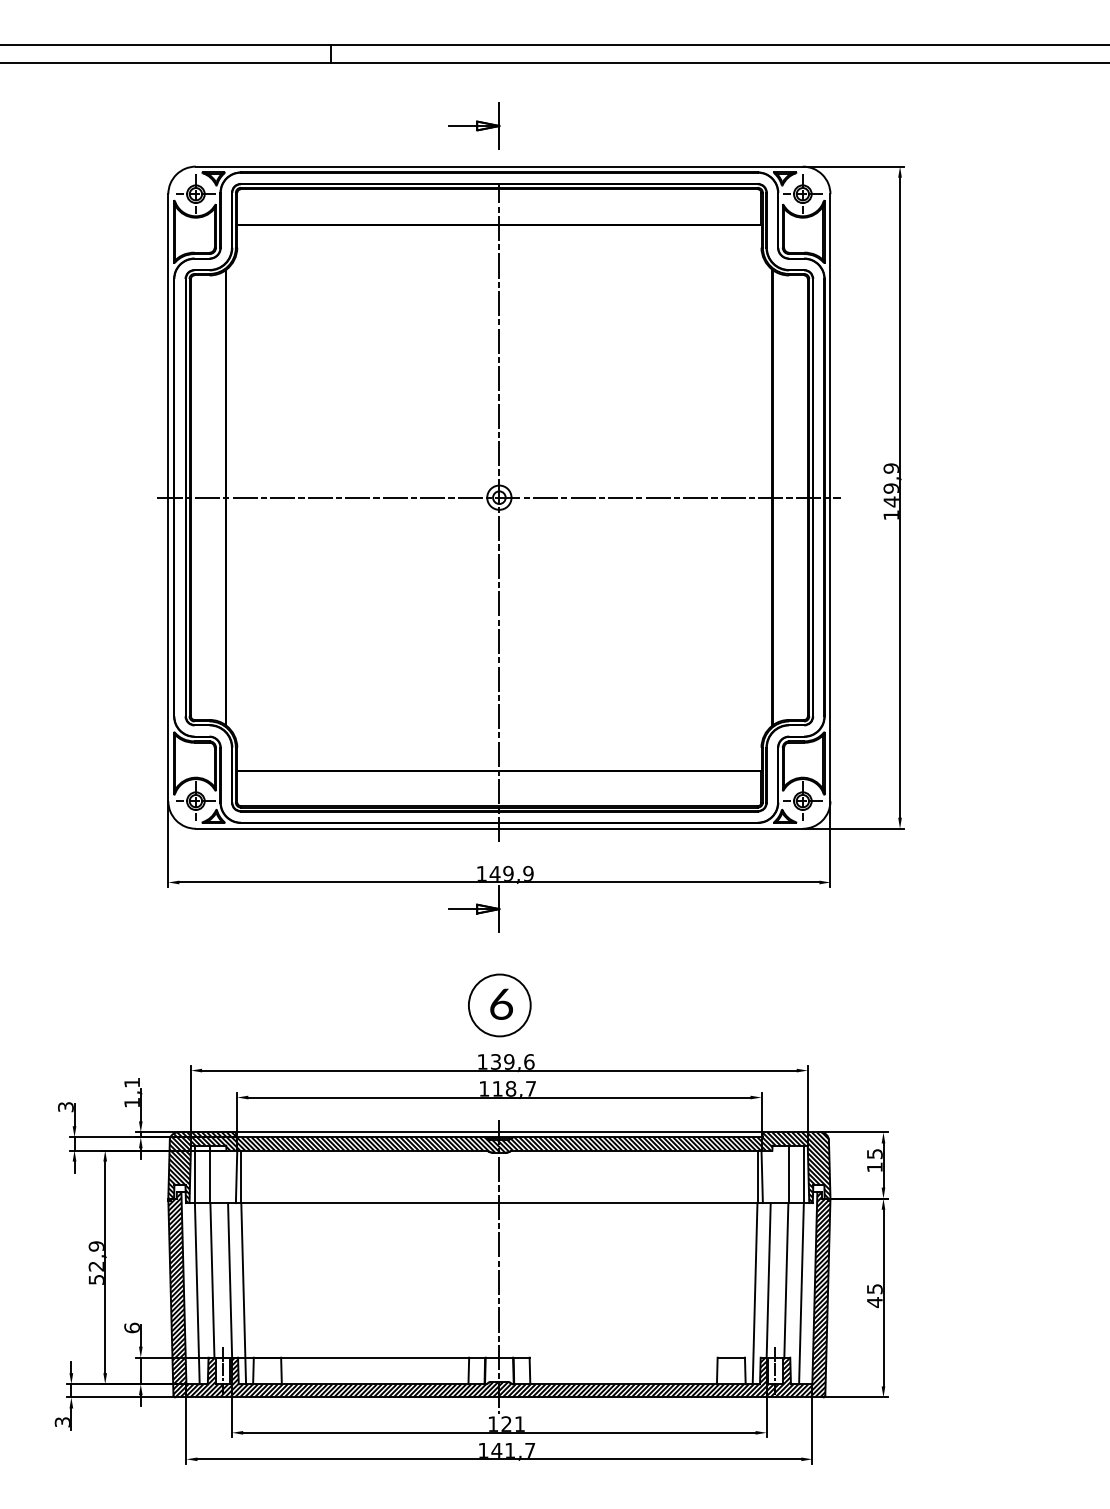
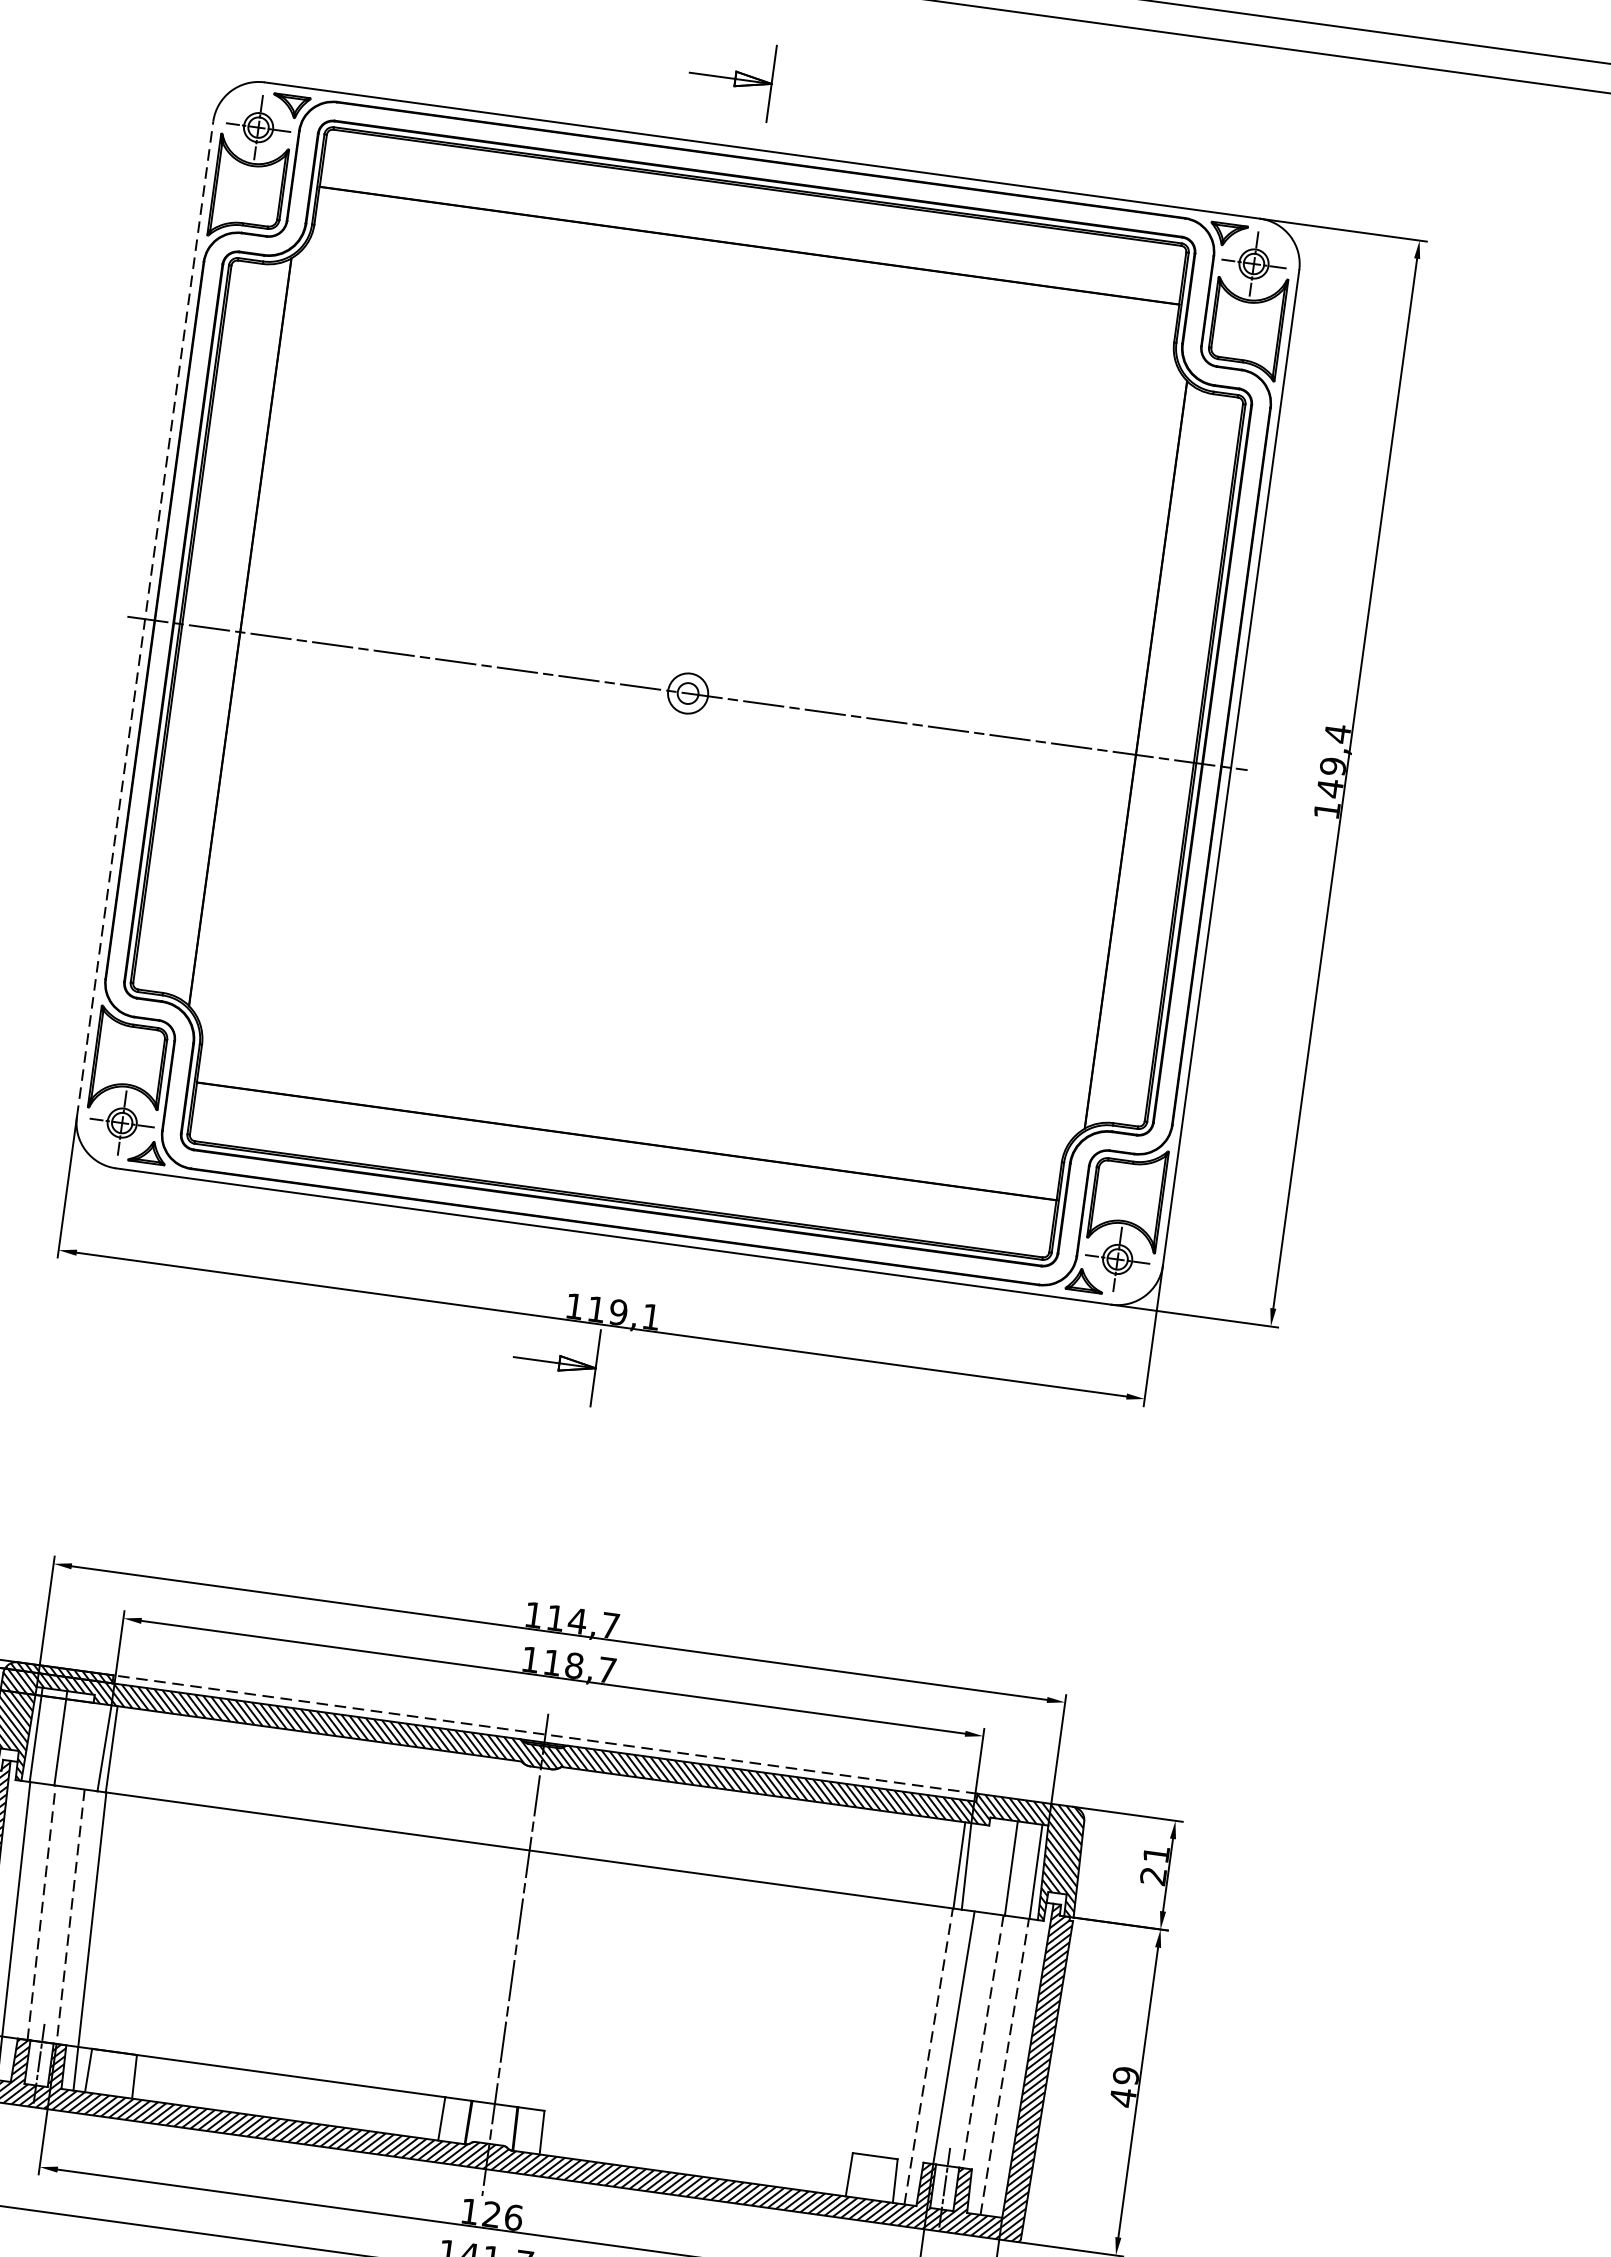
text: (890, 468) -> (1336, 733), 149,9 -> 149,4
line: (168, 497) -> (145, 618), solid -> dashed
line: (499, 512) -> (684, 717), removed
text: (511, 872) -> (623, 1310), 149,9 -> 119,1
part: (499, 1005) -> (574, 1526), removed
text: (512, 1061) -> (582, 1621), 139,6 -> 114,7
line: (498, 1132) -> (544, 1734), solid -> dashed
text: (874, 1160) -> (1154, 1864), 15 -> 21
line: (212, 1279) -> (41, 1911), solid -> dashed
line: (230, 1280) -> (71, 1916), solid -> dashed
line: (786, 1280) -> (983, 2041), solid -> dashed
text: (874, 1289) -> (1125, 2076), 45 -> 49
line: (755, 1293) -> (929, 2056), solid -> dashed
line: (801, 1293) -> (1004, 2066), solid -> dashed
text: (519, 1423) -> (513, 2216), 121 -> 126

